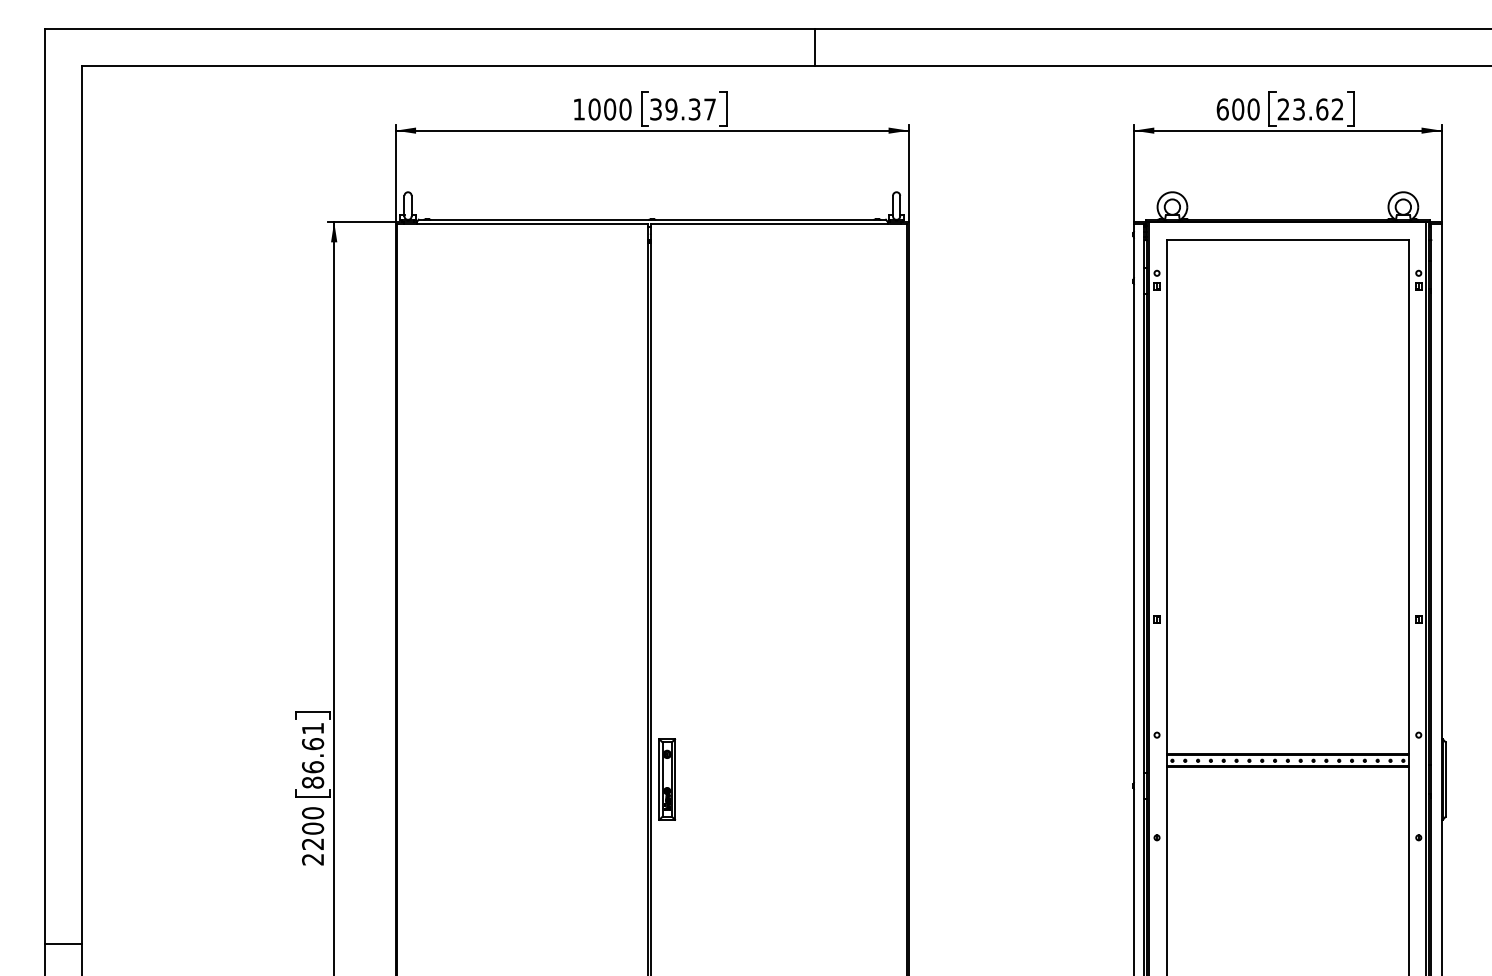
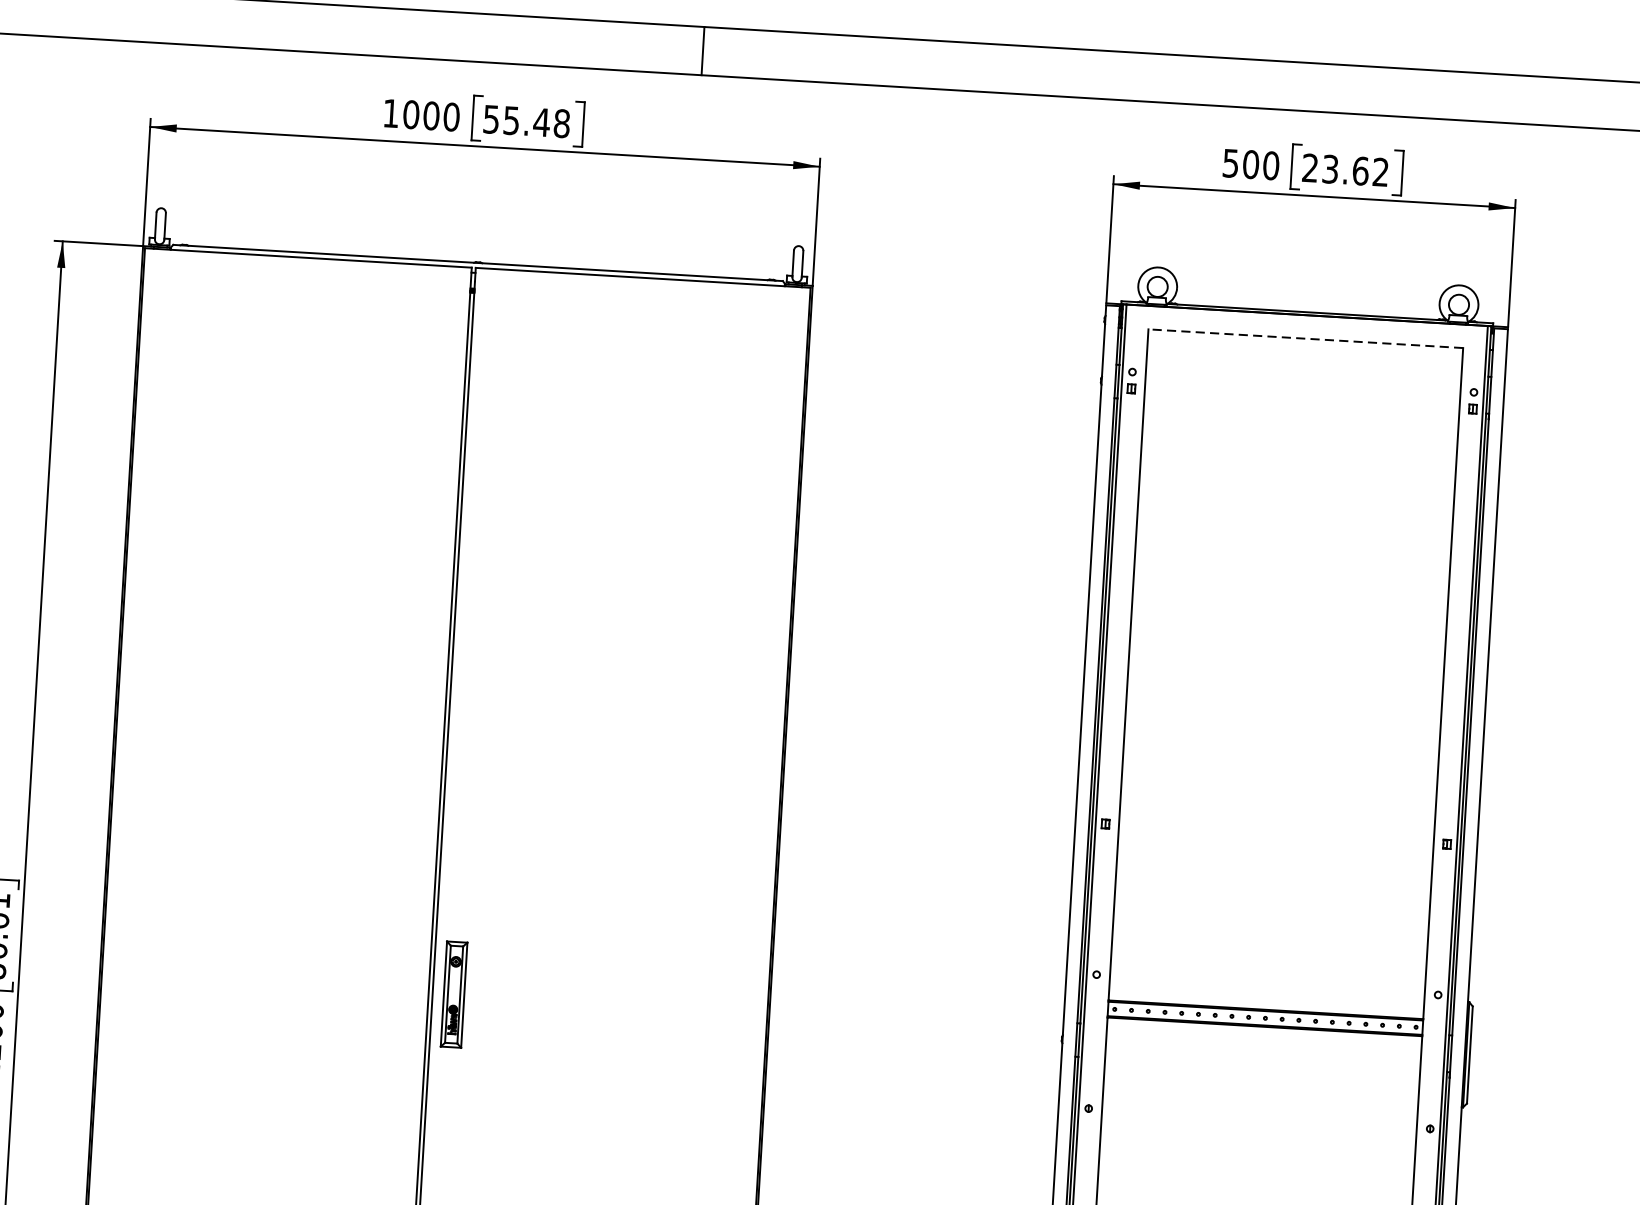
text: (683, 109) -> (527, 121), 39.37 -> 55.48
text: (1222, 109) -> (1230, 163), 600 -> 500
line: (1287, 239) -> (1305, 338), solid -> dashed

